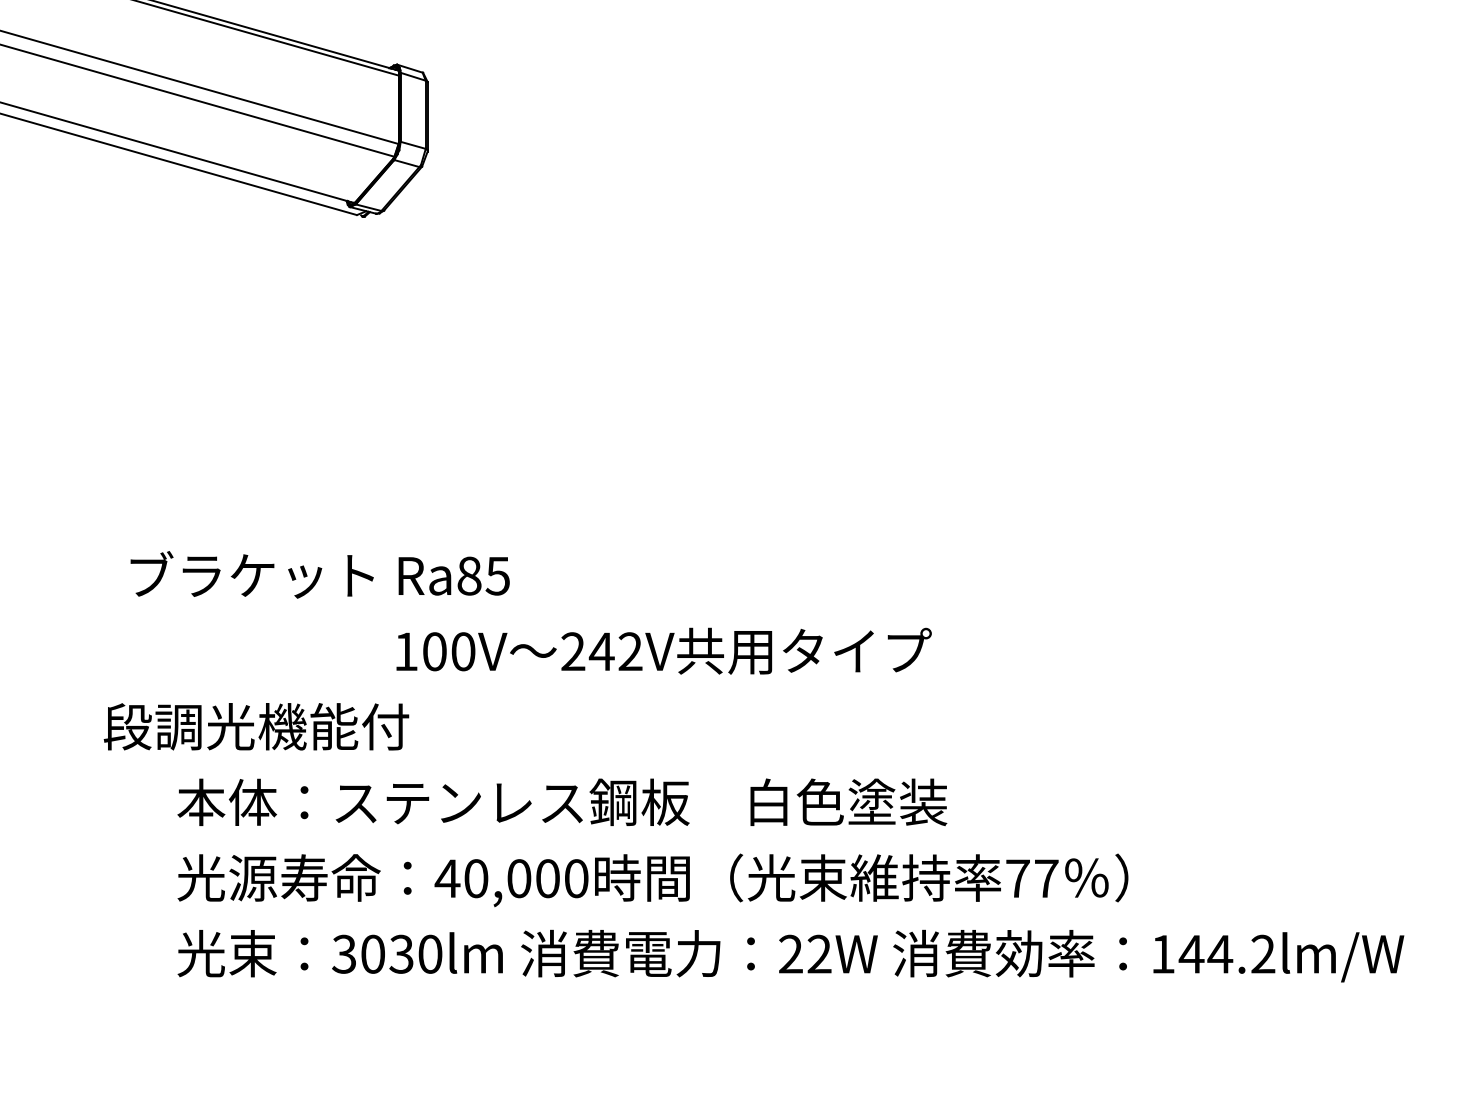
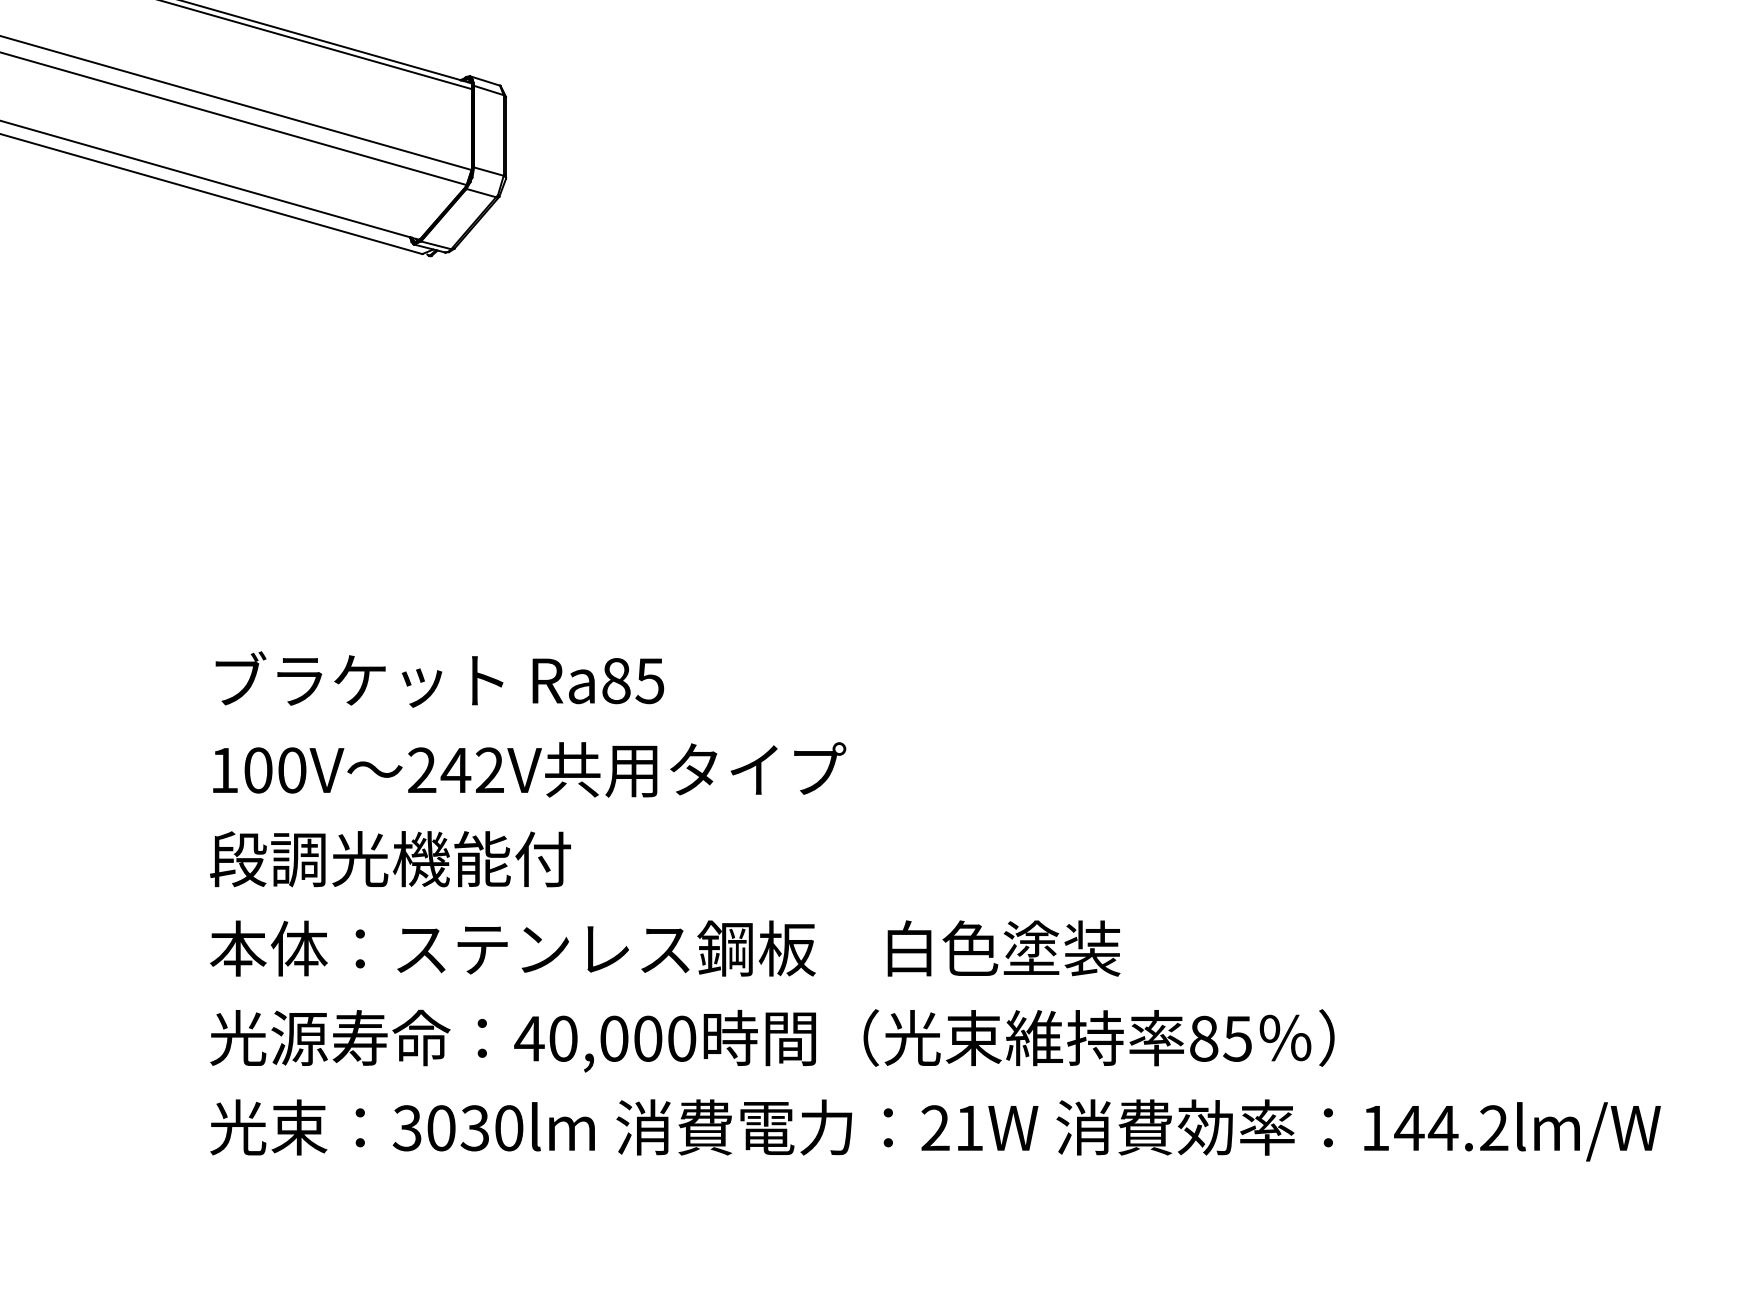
text: (319, 574) -> (439, 679), moved
text: (664, 650) -> (529, 769), moved
text: (256, 727) -> (390, 859), moved
text: (1032, 878) -> (1221, 1038), 77 -> 85
text: (819, 953) -> (969, 1127), 22W -> 21W

